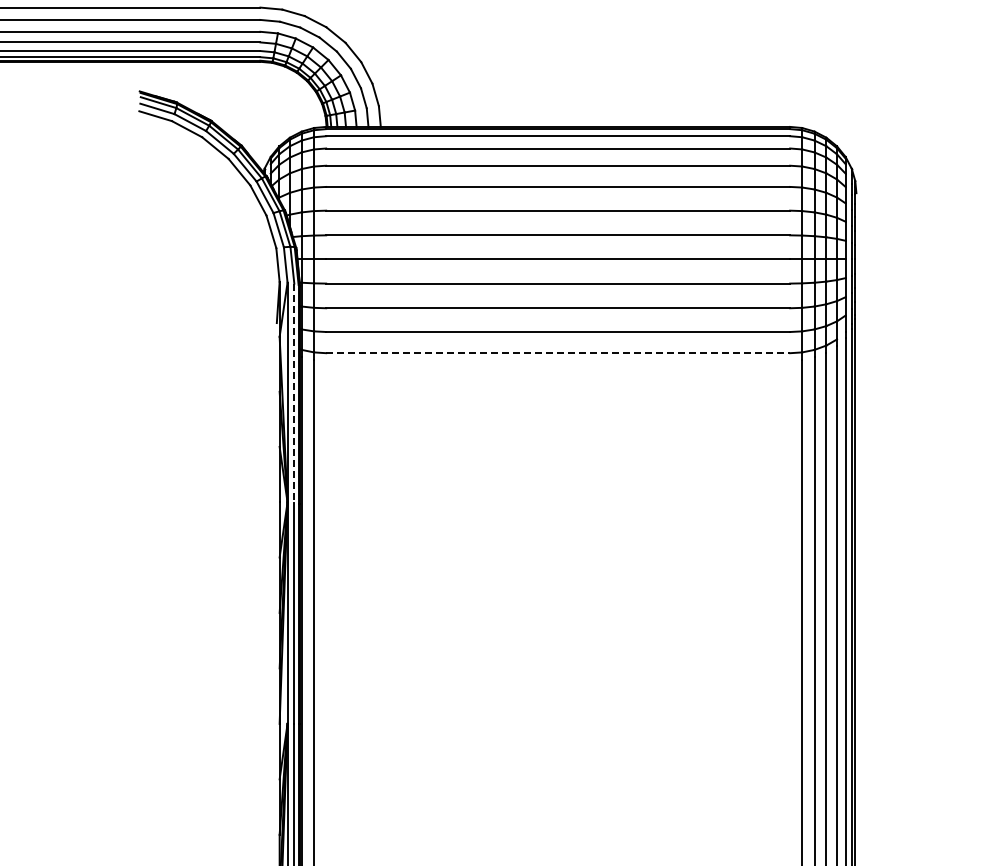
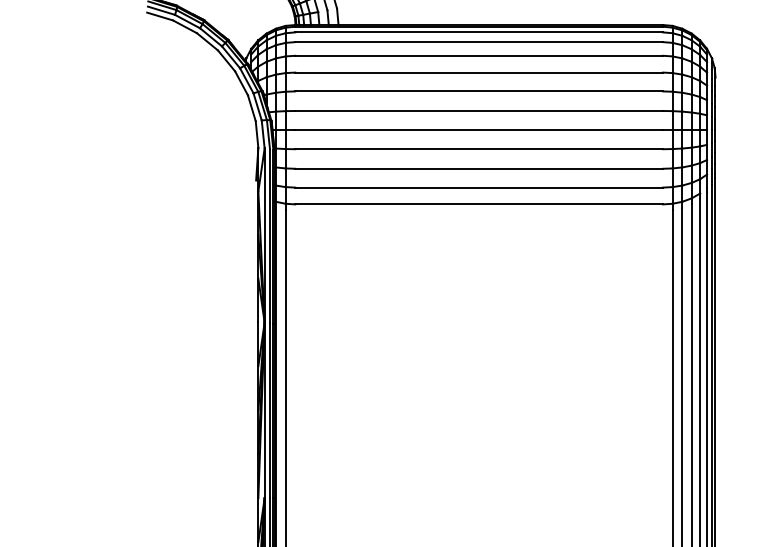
line: (558, 353) -> (479, 204), dashed -> solid
line: (294, 393) -> (270, 236), dashed -> solid

